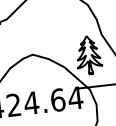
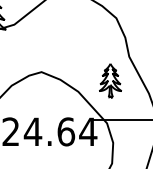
part: (88, 55) -> (110, 80), size x0.7

